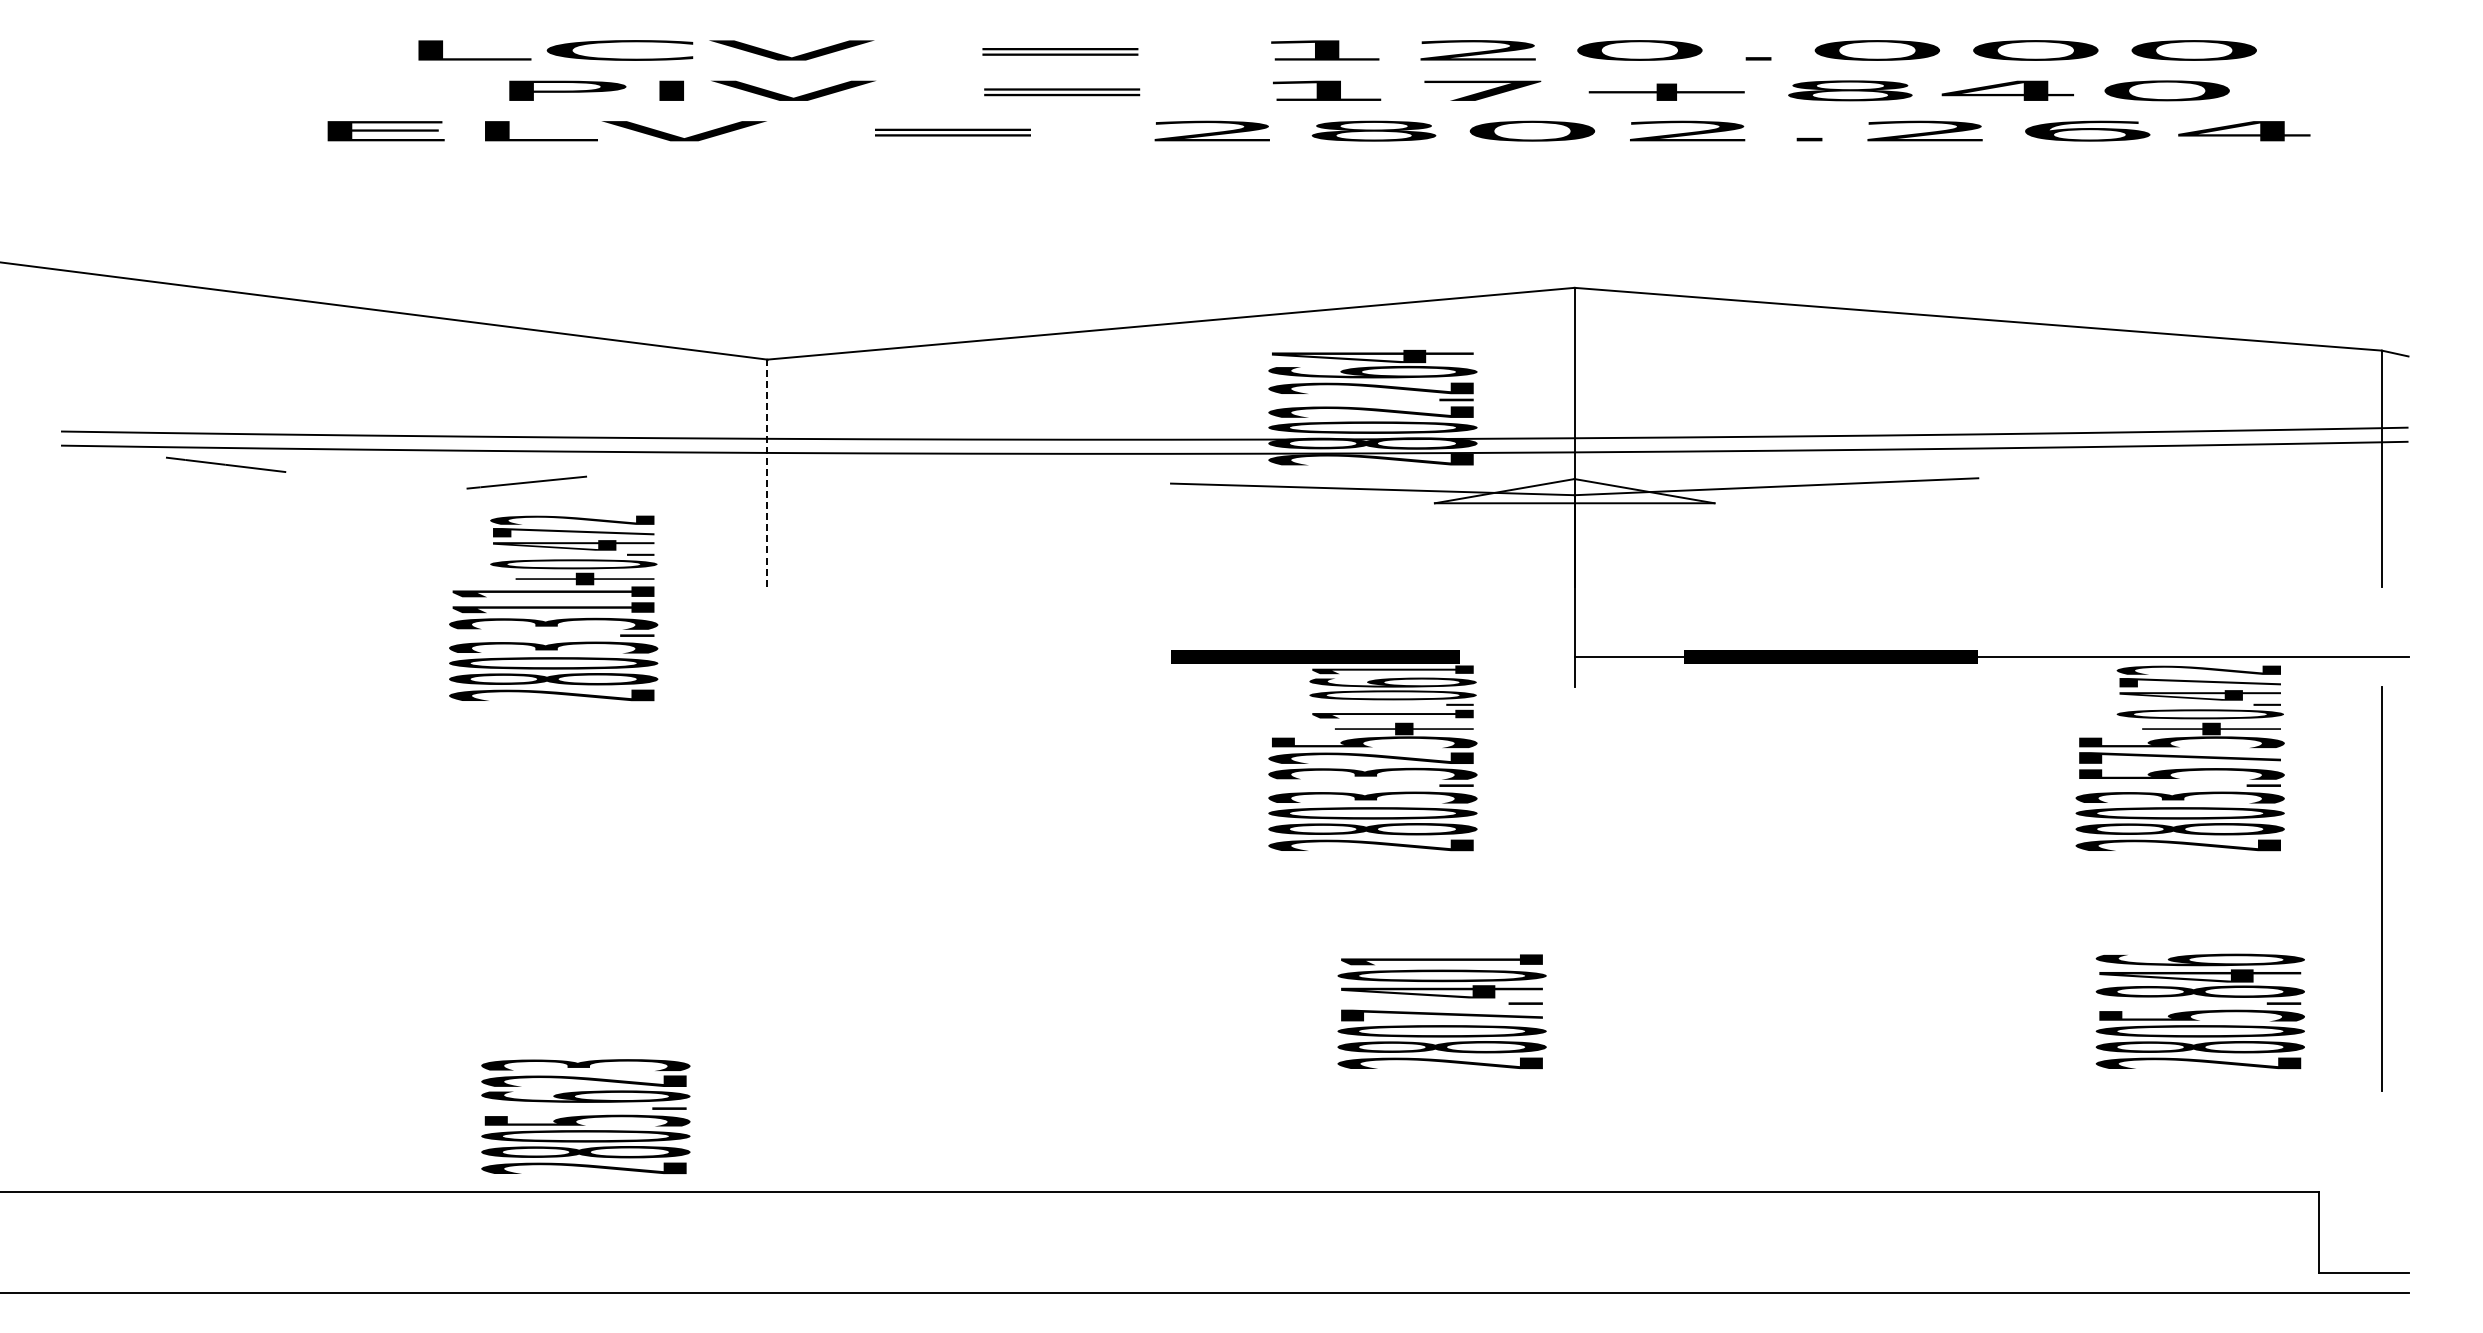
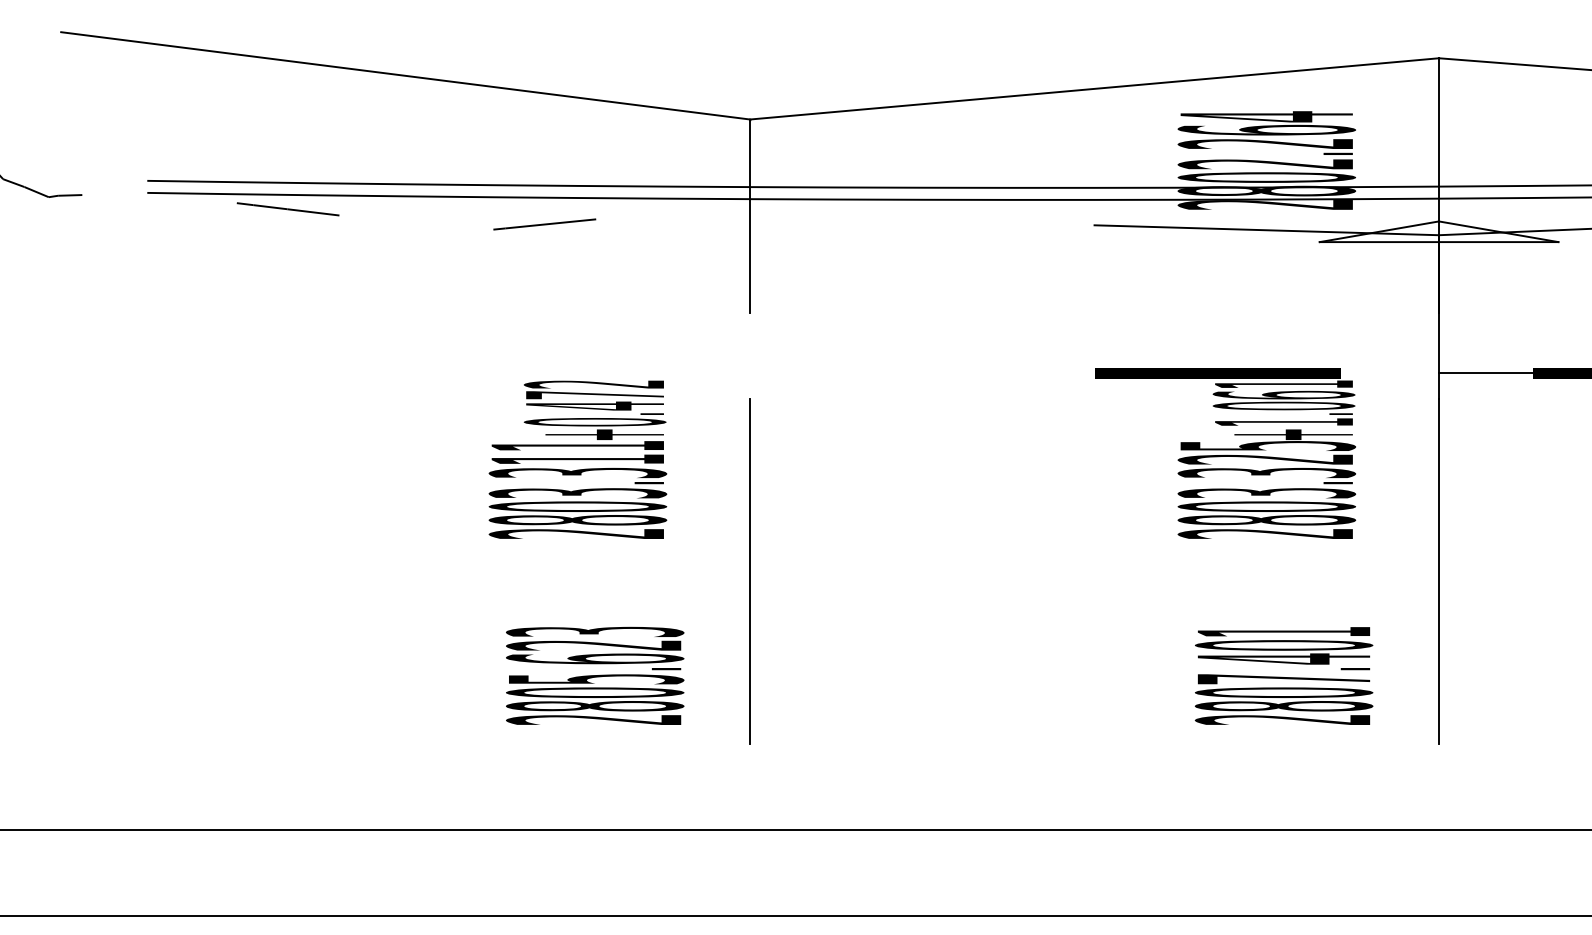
line: (767, 472) -> (750, 215), dashed -> solid
text: (553, 608) -> (577, 459), moved
line: (767, 889) -> (750, 571), added
line: (1574, 889) -> (1438, 571), added
text: (1441, 1011) -> (1283, 675), moved
text: (585, 1116) -> (594, 675), moved

